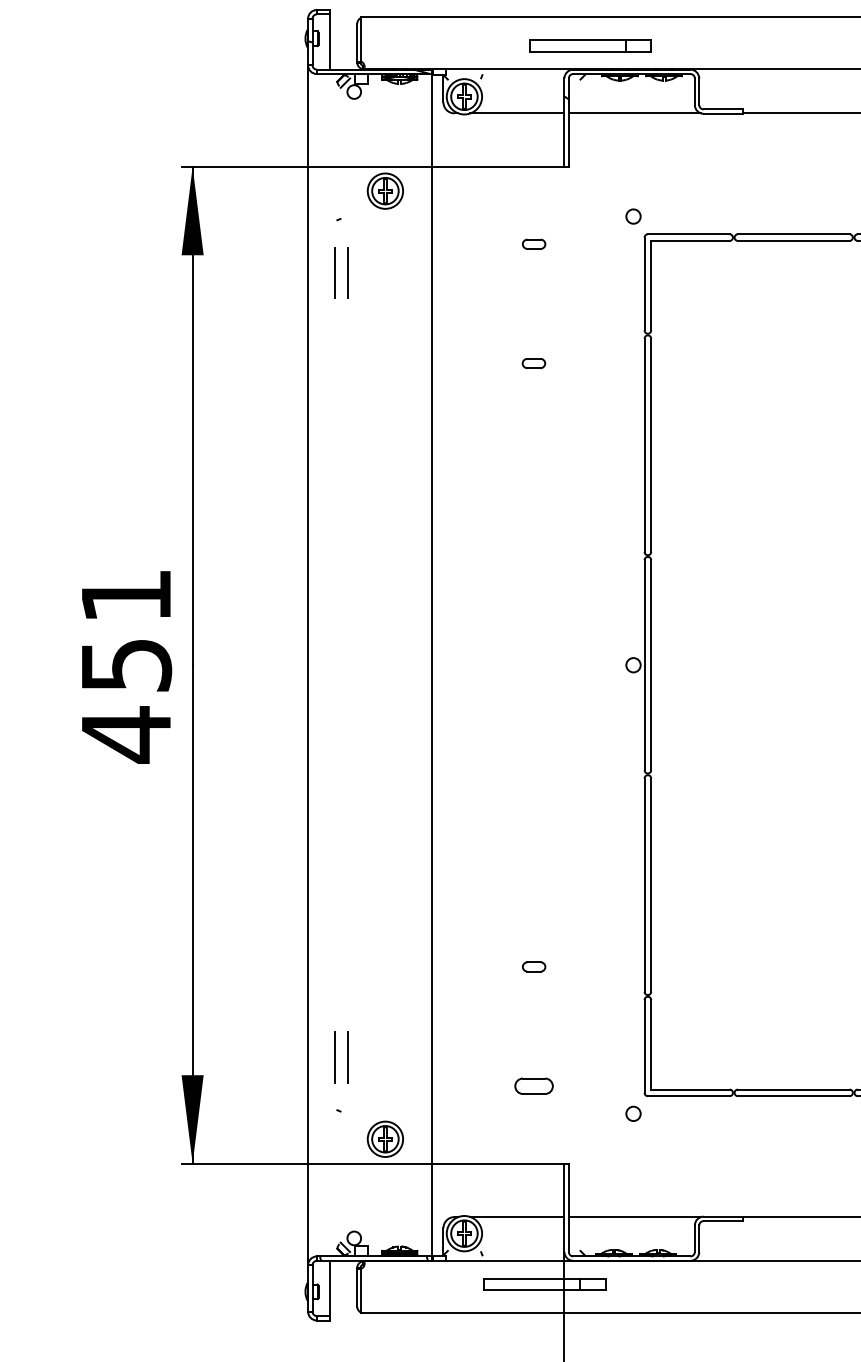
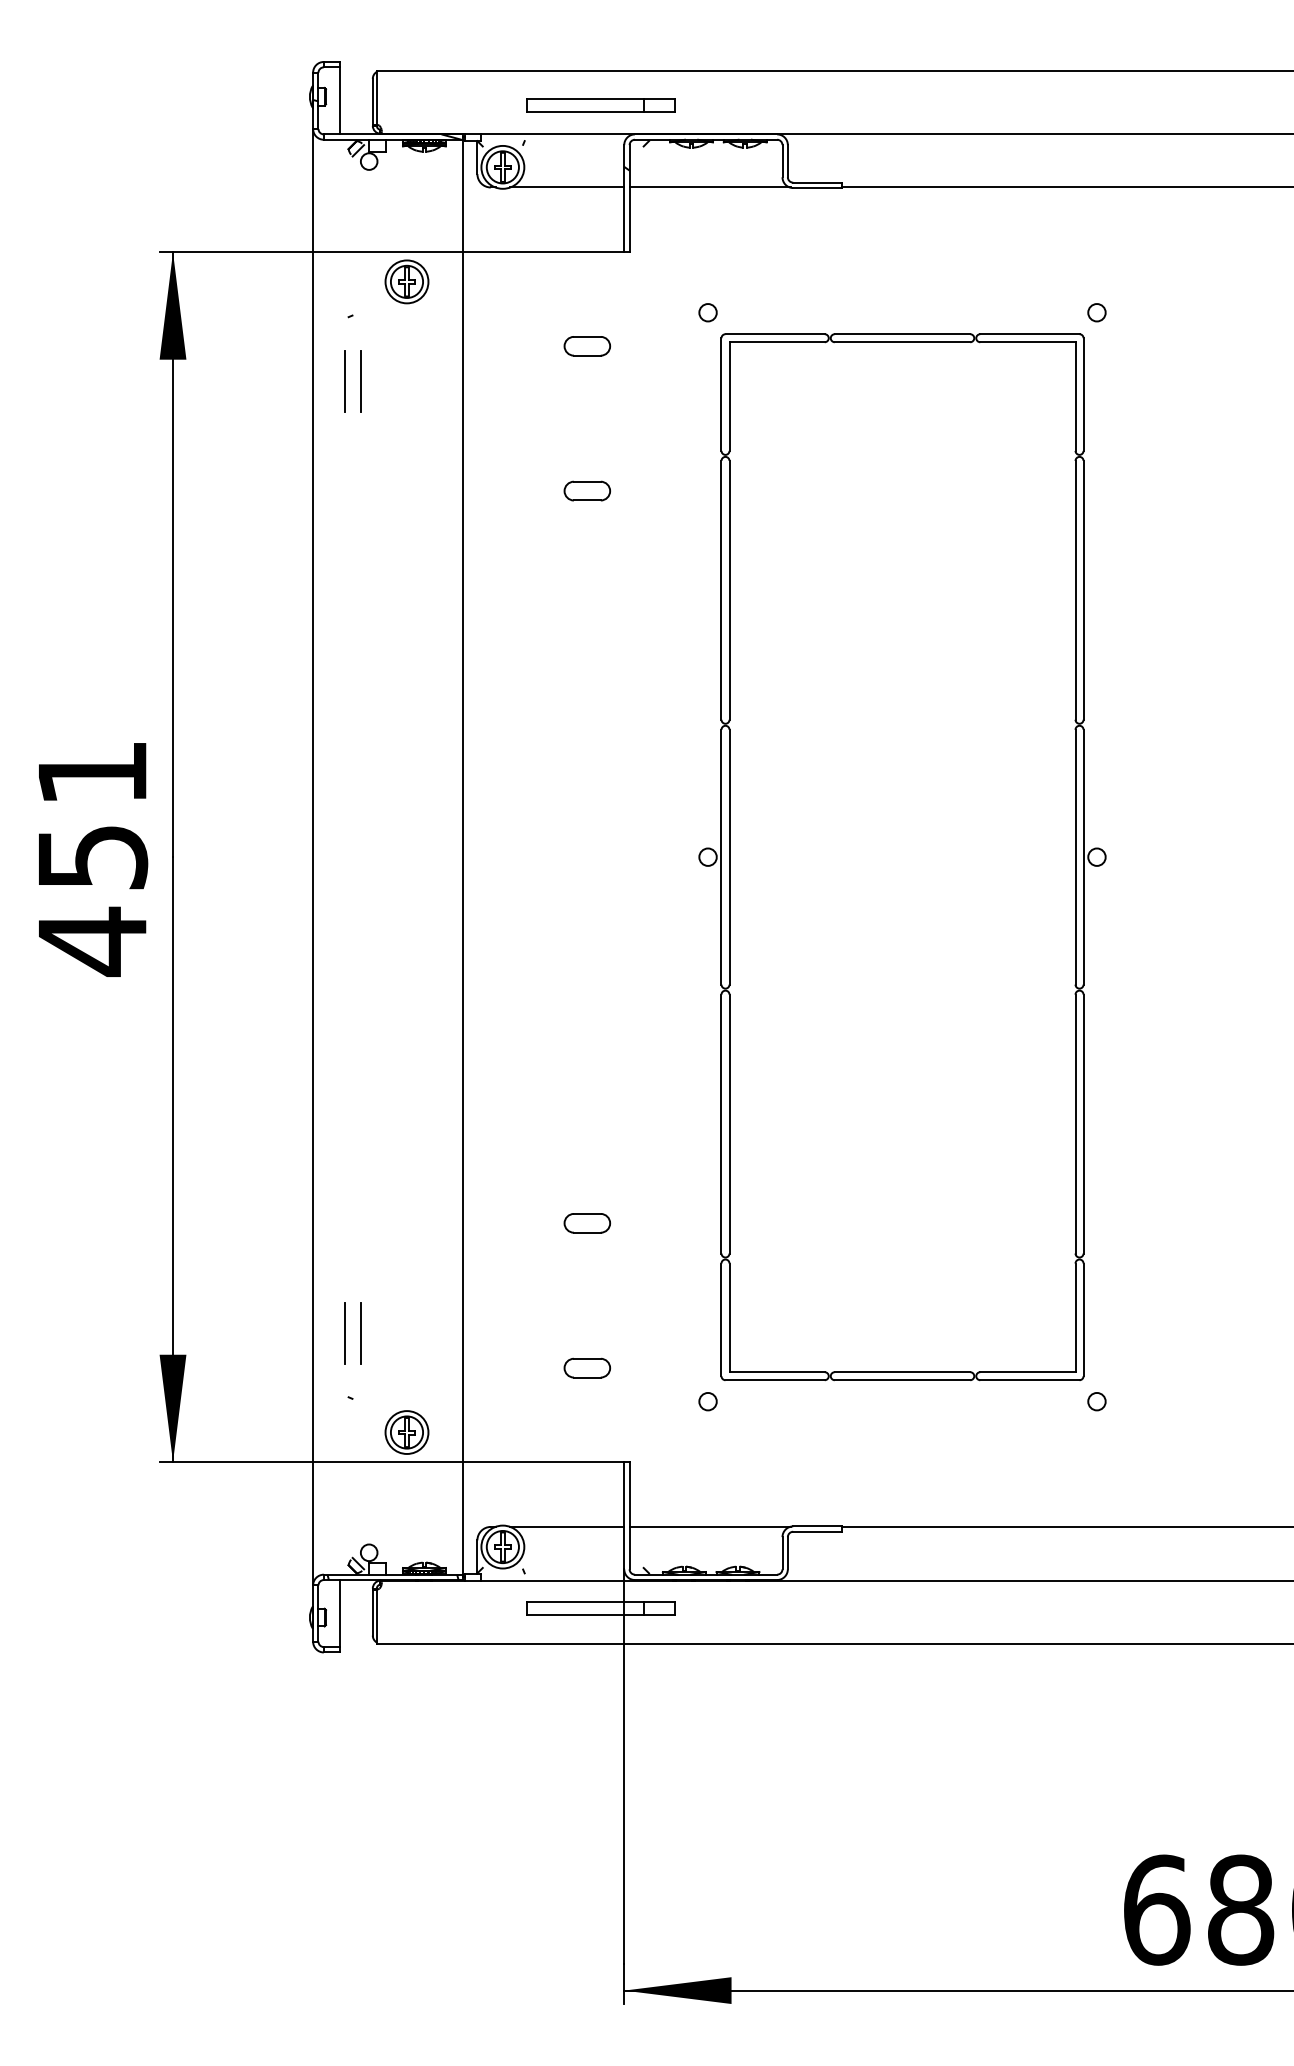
part: (590, 45) -> (600, 105), moved
part: (534, 244) -> (587, 346), size x1.67
part: (533, 363) -> (586, 490), size x1.67
part: (534, 967) -> (587, 1223), size x1.67

